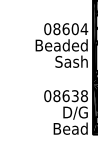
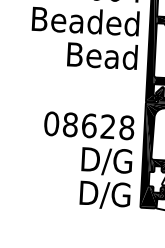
text: (70, 61) -> (102, 55), Sash -> Bead
text: (74, 96) -> (106, 127), 08638 -> 08628
text: (70, 129) -> (94, 194), Bead -> D/G

